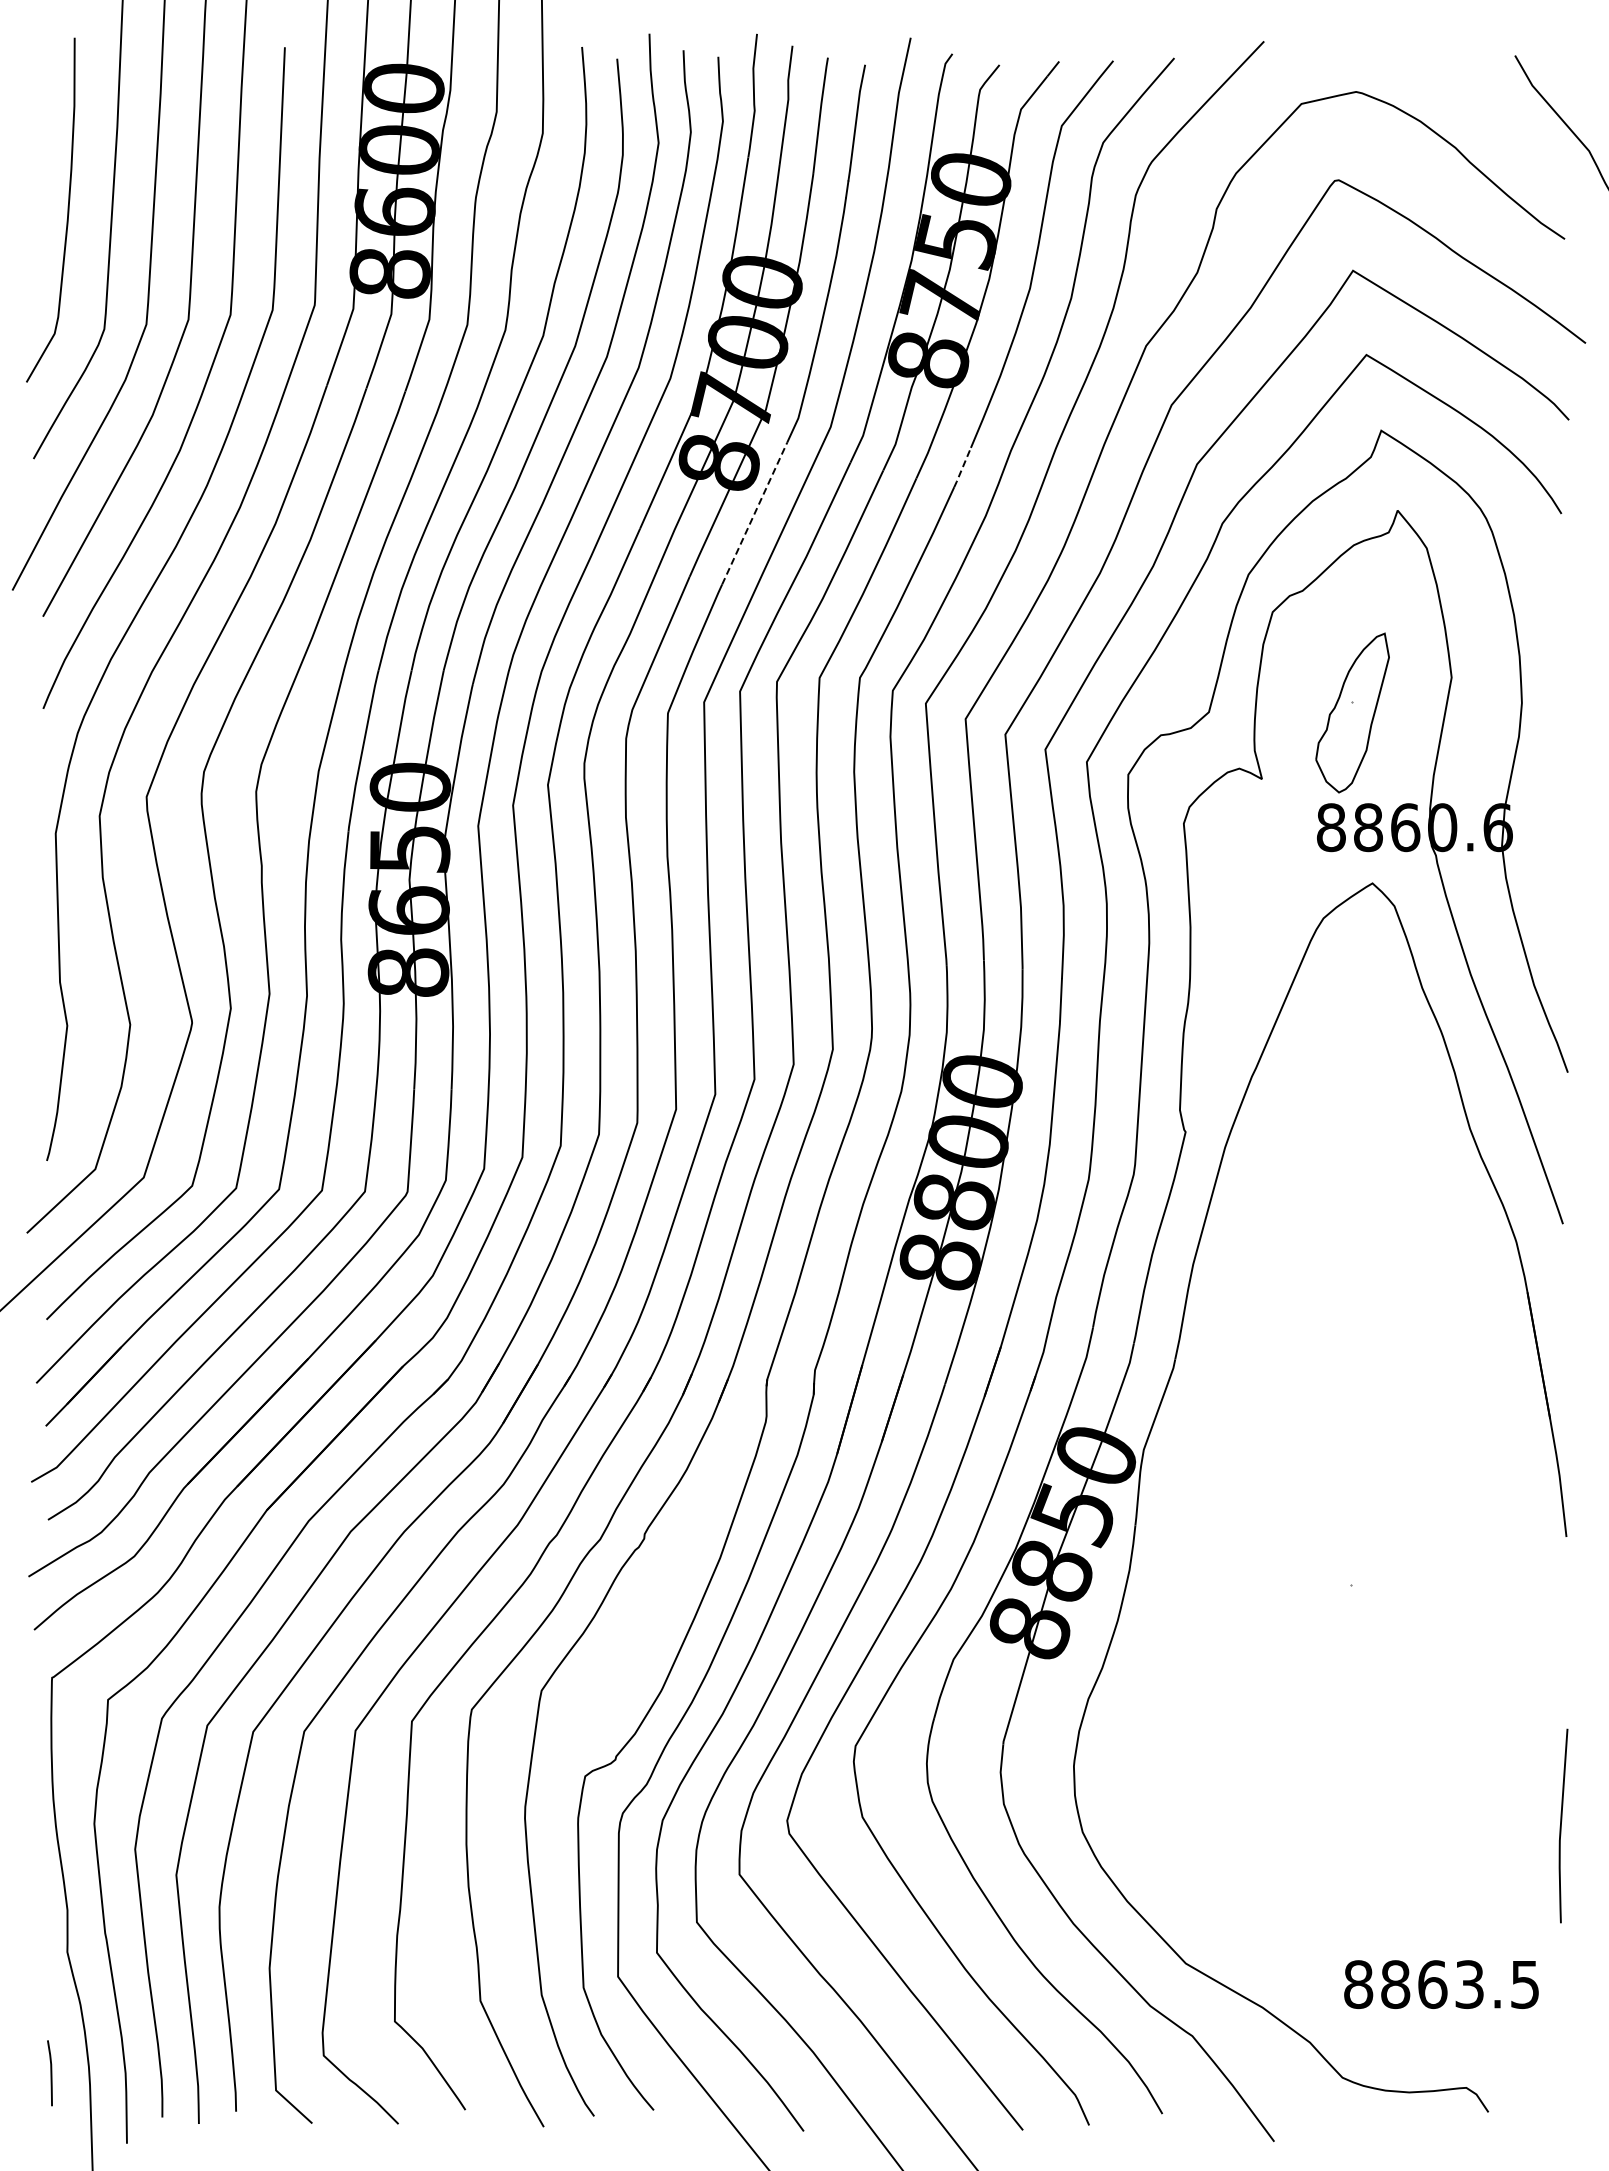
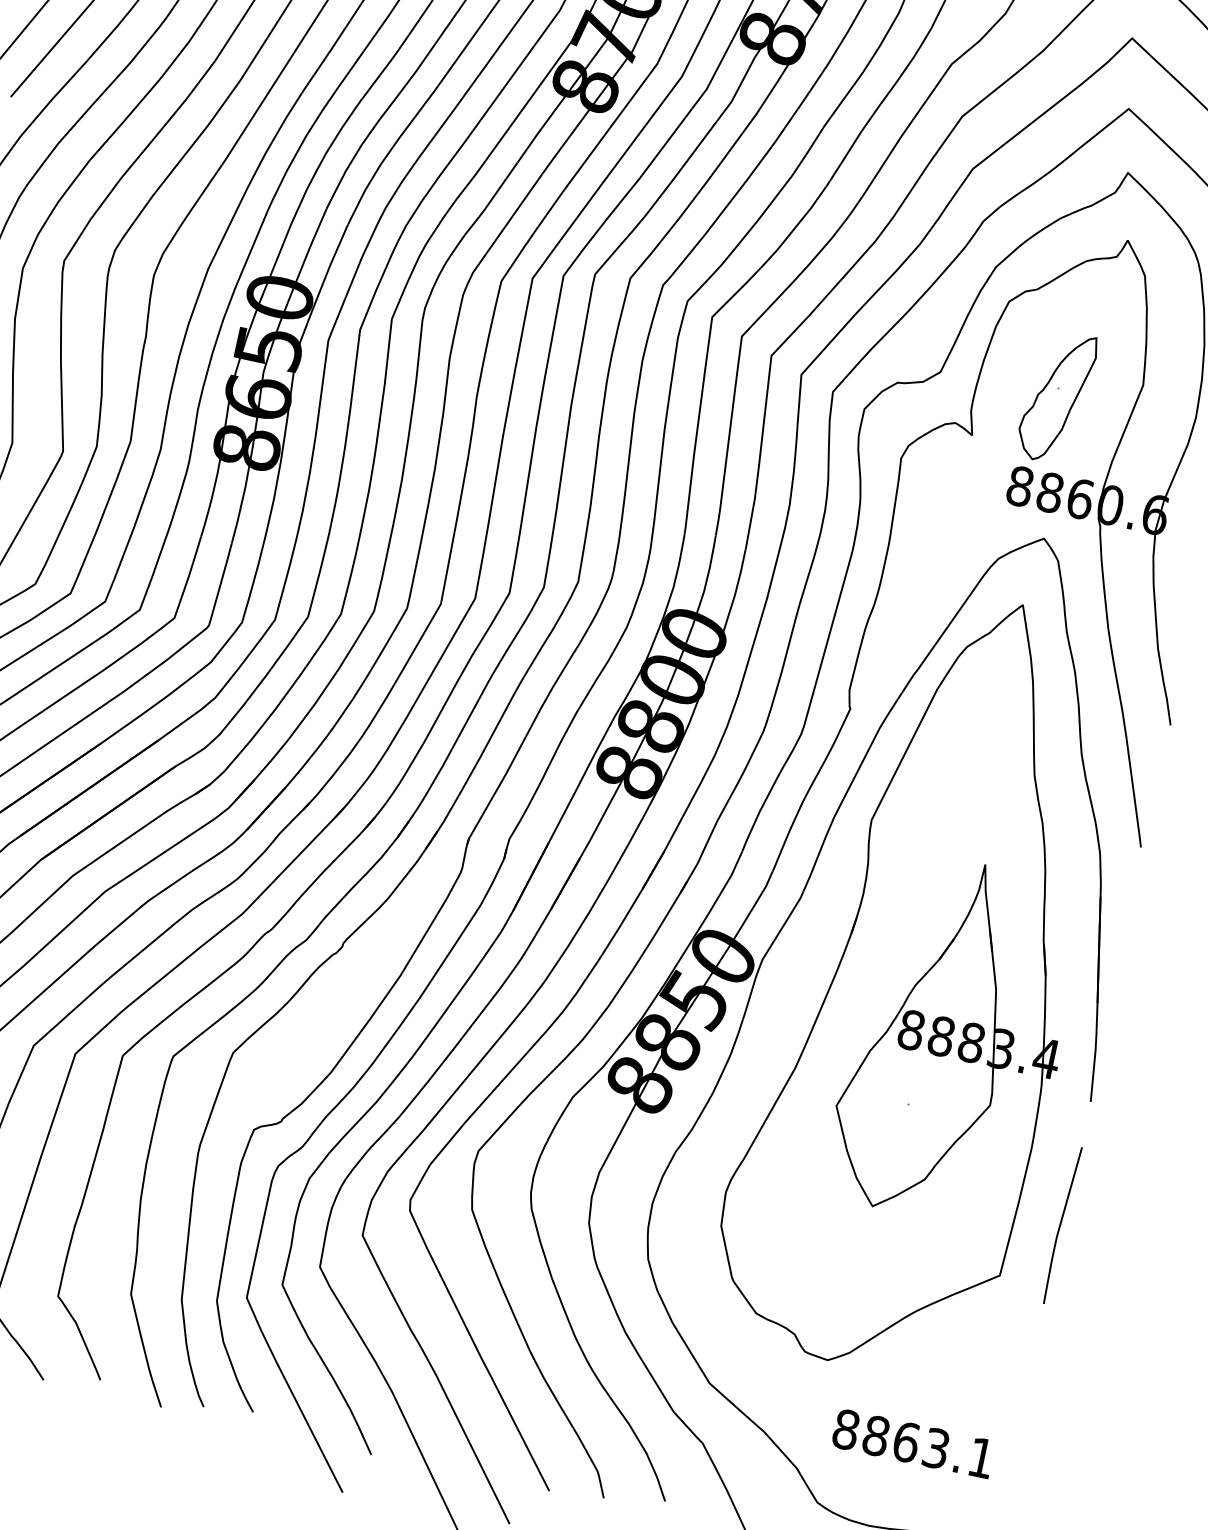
line: (962, 468) -> (781, 132), dashed -> solid
line: (754, 513) -> (605, 133), dashed -> solid
part: (1338, 1436) -> (922, 981), added
curve: (1561, 1825) -> (1060, 1224), moved
text: (1524, 1985) -> (980, 1458), 8863.5 -> 8863.1

